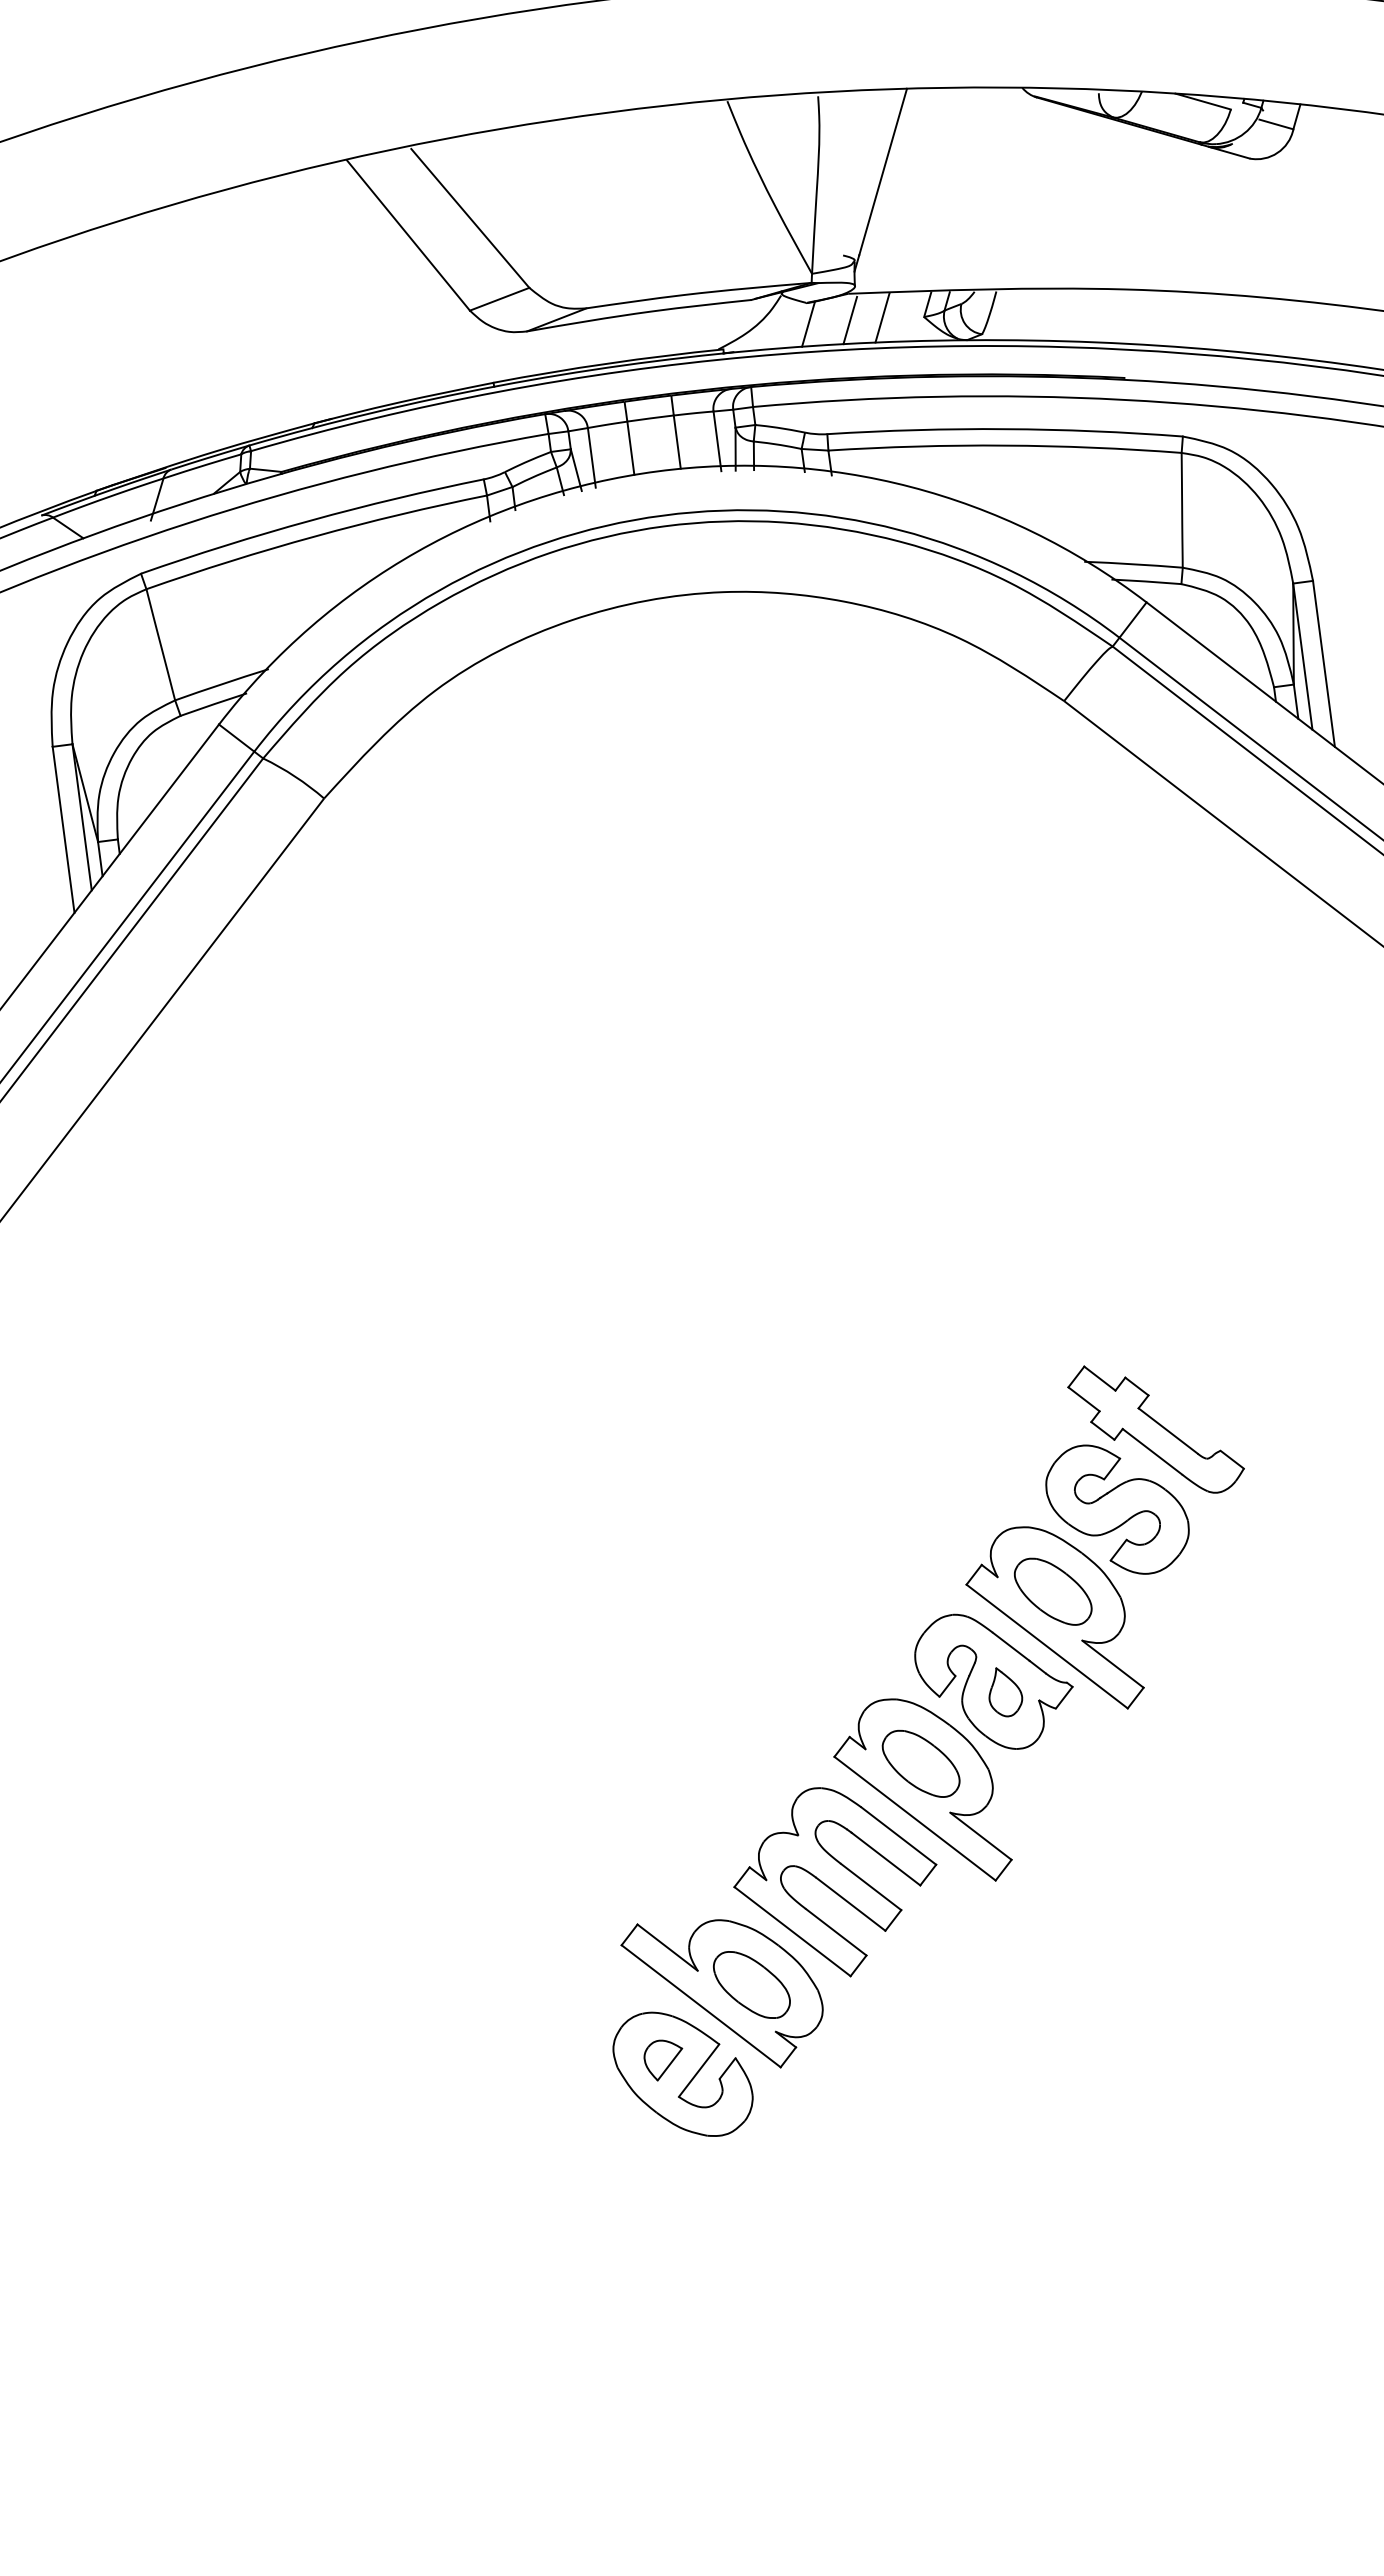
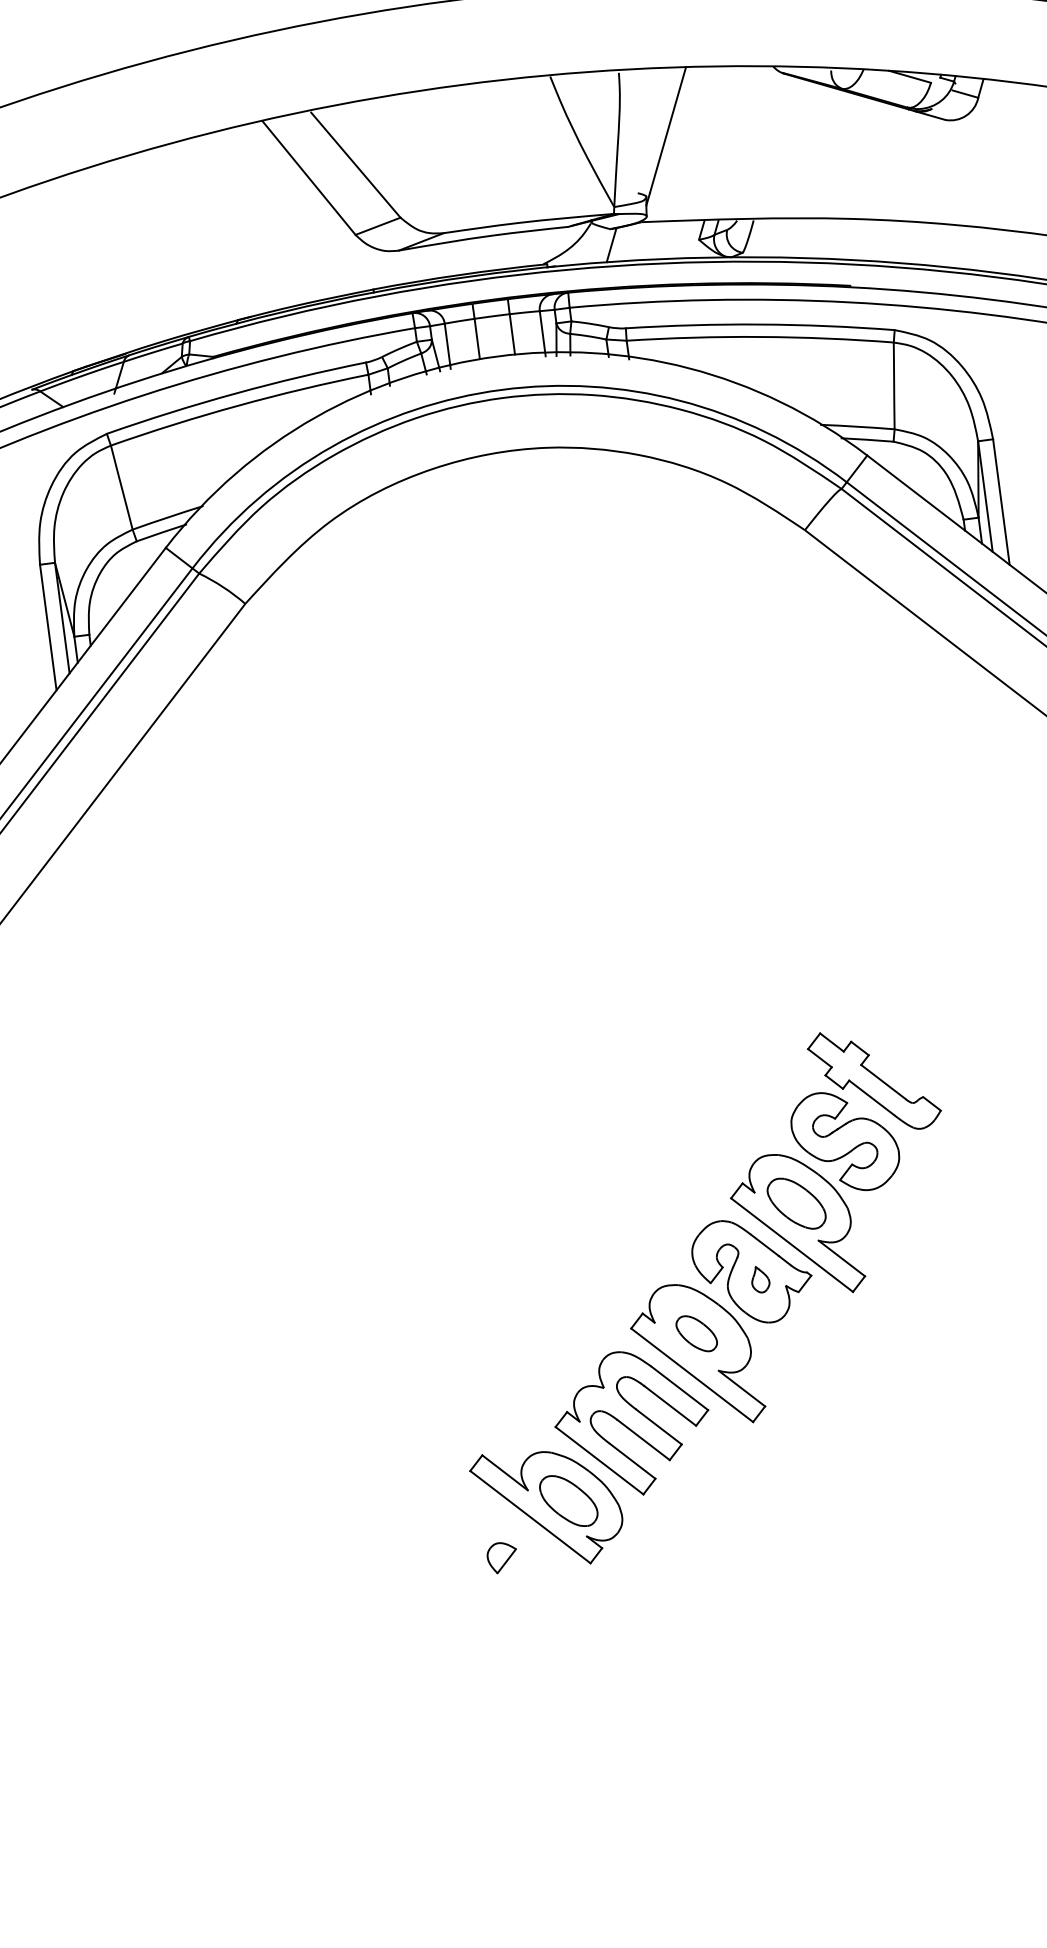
line: (882, 317) -> (667, 240), removed
line: (850, 320) -> (643, 242), removed
part: (1005, 1692) -> (760, 1279), size x0.7
part: (920, 1763) -> (696, 1333), size x0.7
part: (682, 2073) -> (516, 1567), removed

